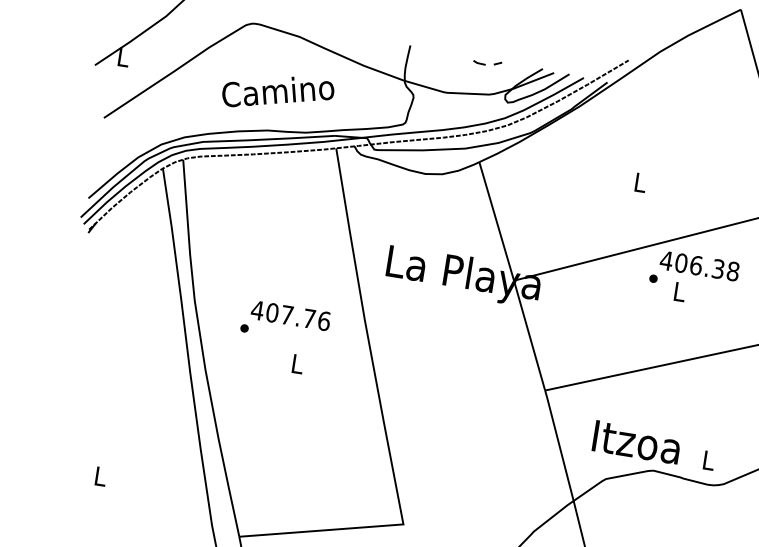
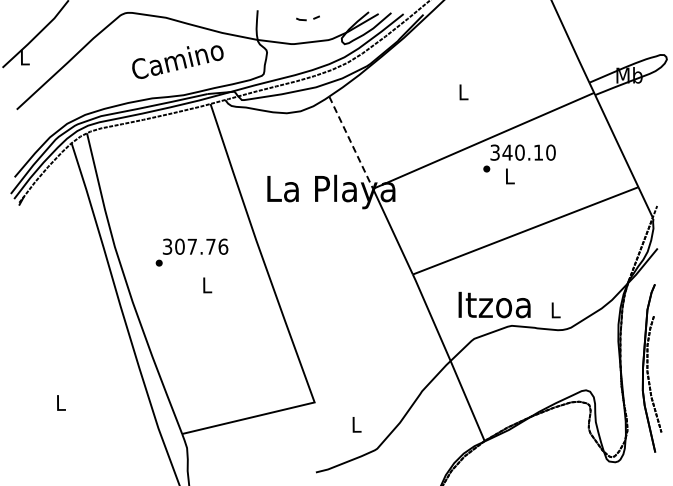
part: (486, 62) -> (307, 18), moved
text: (277, 93) -> (177, 61), moved
line: (496, 222) -> (351, 143), solid -> dashed
text: (699, 265) -> (522, 152), 406.38 -> 340.10
text: (257, 310) -> (167, 246), 407.76 -> 307.76

